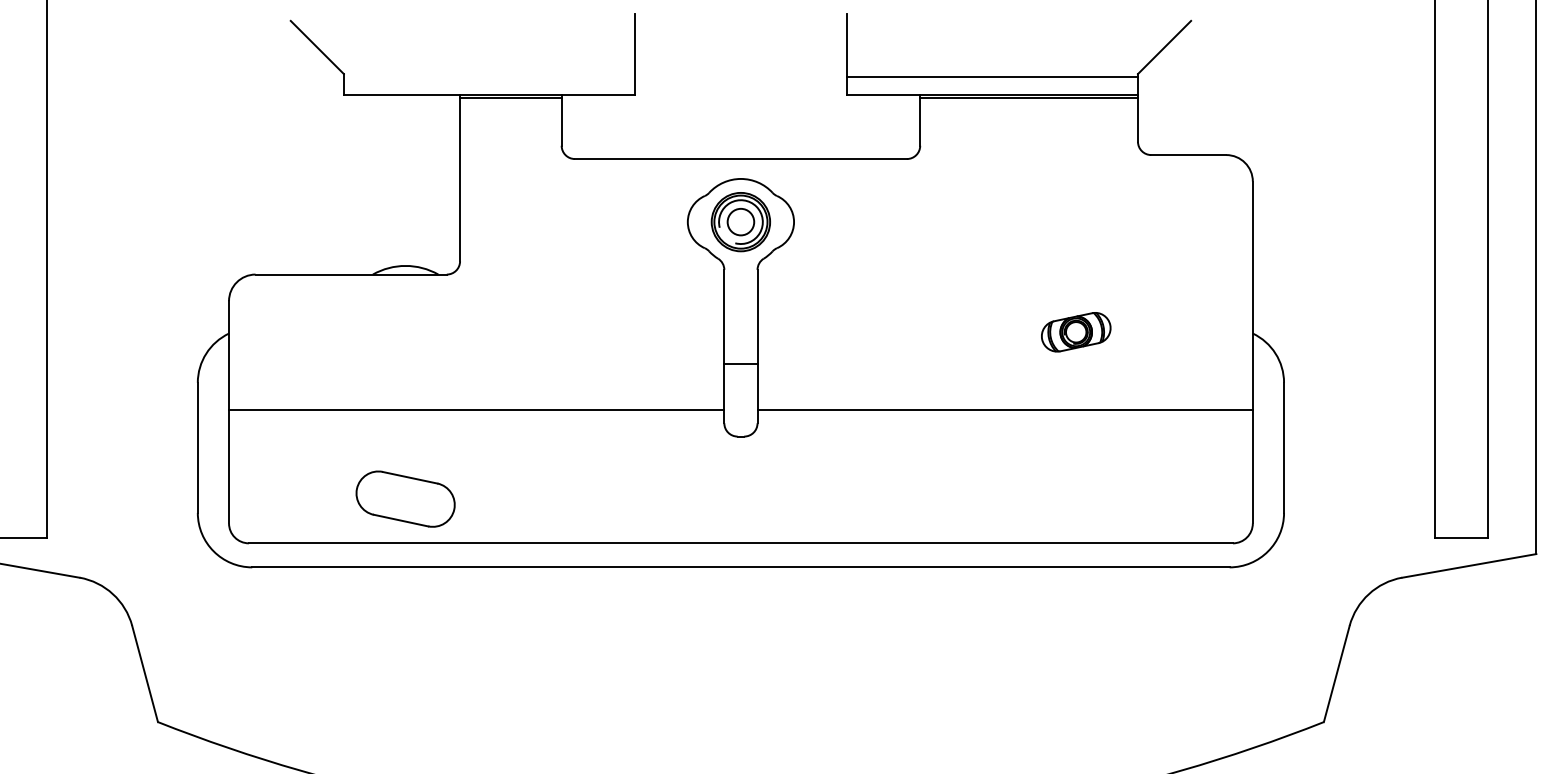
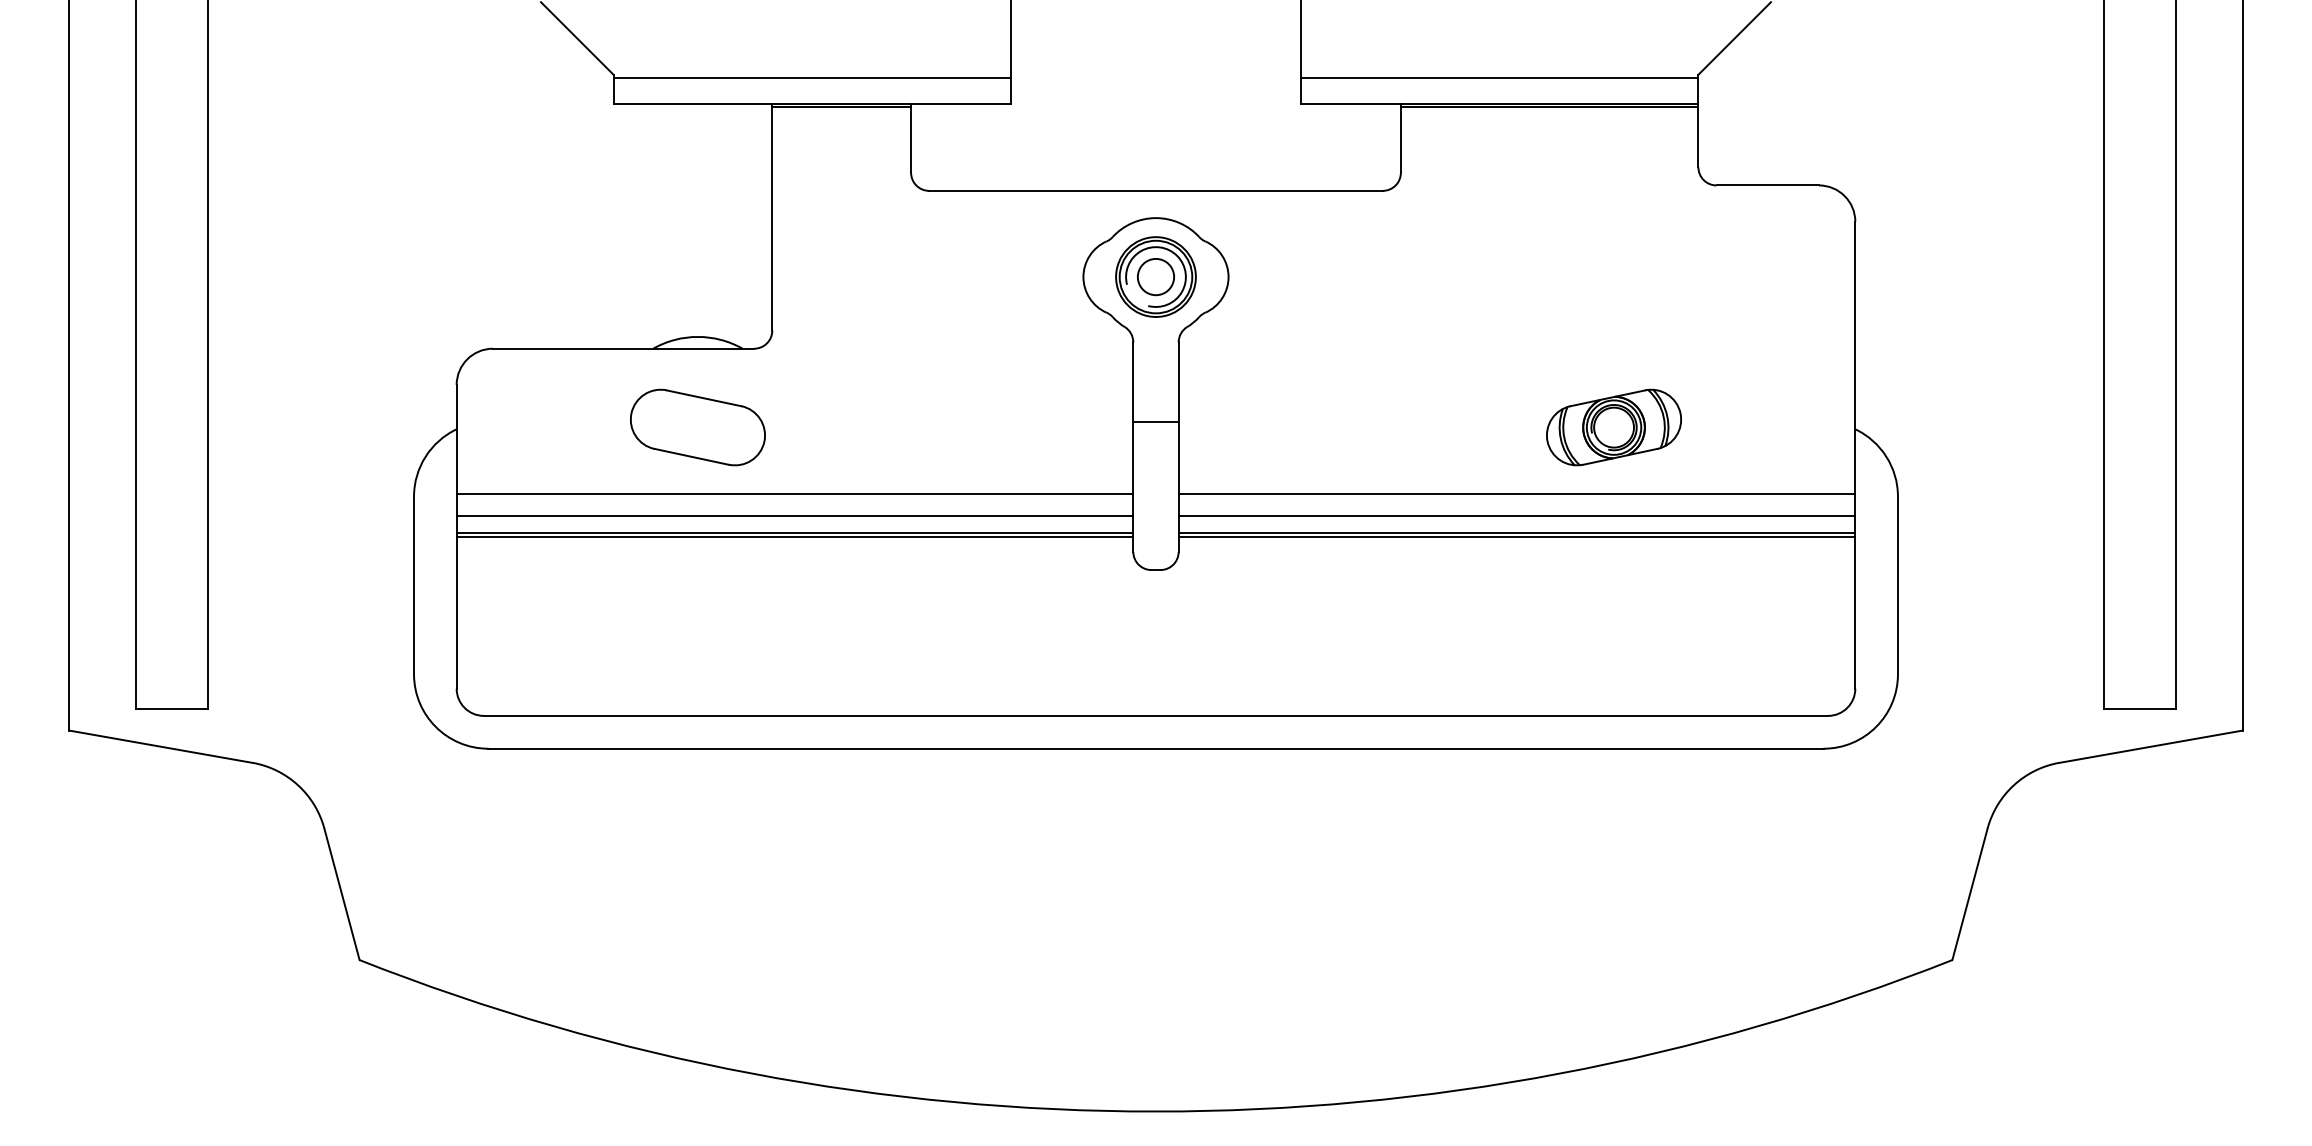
line: (488, 76) -> (811, 78), added
part: (1075, 332) -> (1613, 427), size x1.43
line: (740, 364) -> (1155, 422), moved
line: (476, 380) -> (794, 493), added
line: (1004, 380) -> (1516, 493), added
line: (476, 396) -> (794, 515), added
line: (1004, 396) -> (1516, 515), added
line: (476, 412) -> (794, 536), added
line: (1004, 412) -> (1516, 536), added
part: (405, 499) -> (697, 427), moved

